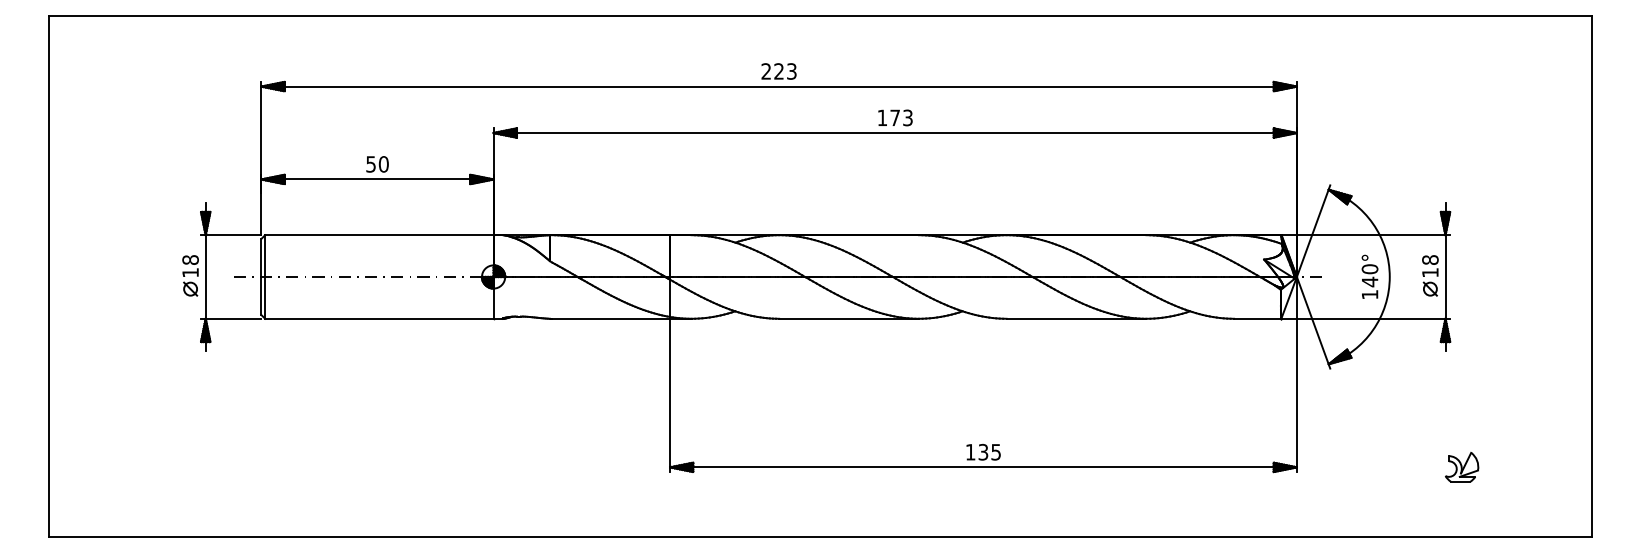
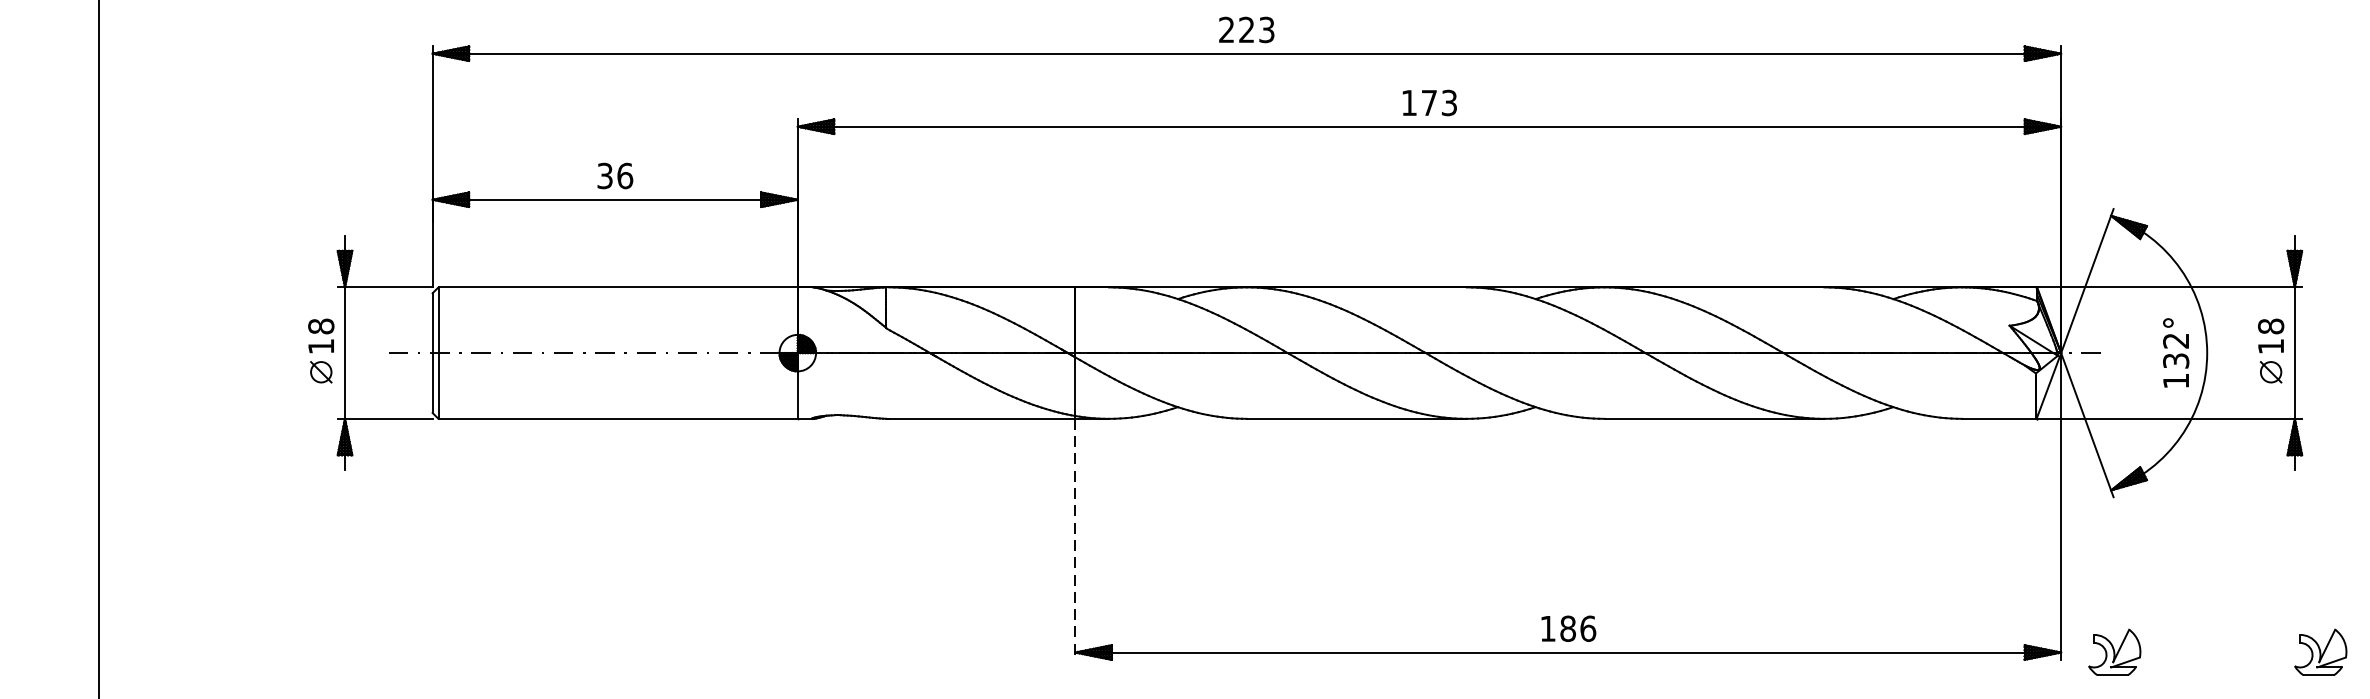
text: (377, 164) -> (615, 176), 50 -> 36
text: (1369, 275) -> (2175, 350), 140° -> 132°
line: (670, 395) -> (1075, 539), solid -> dashed
text: (989, 451) -> (1577, 627), 135 -> 186
part: (1331, 466) -> (2115, 651), added

